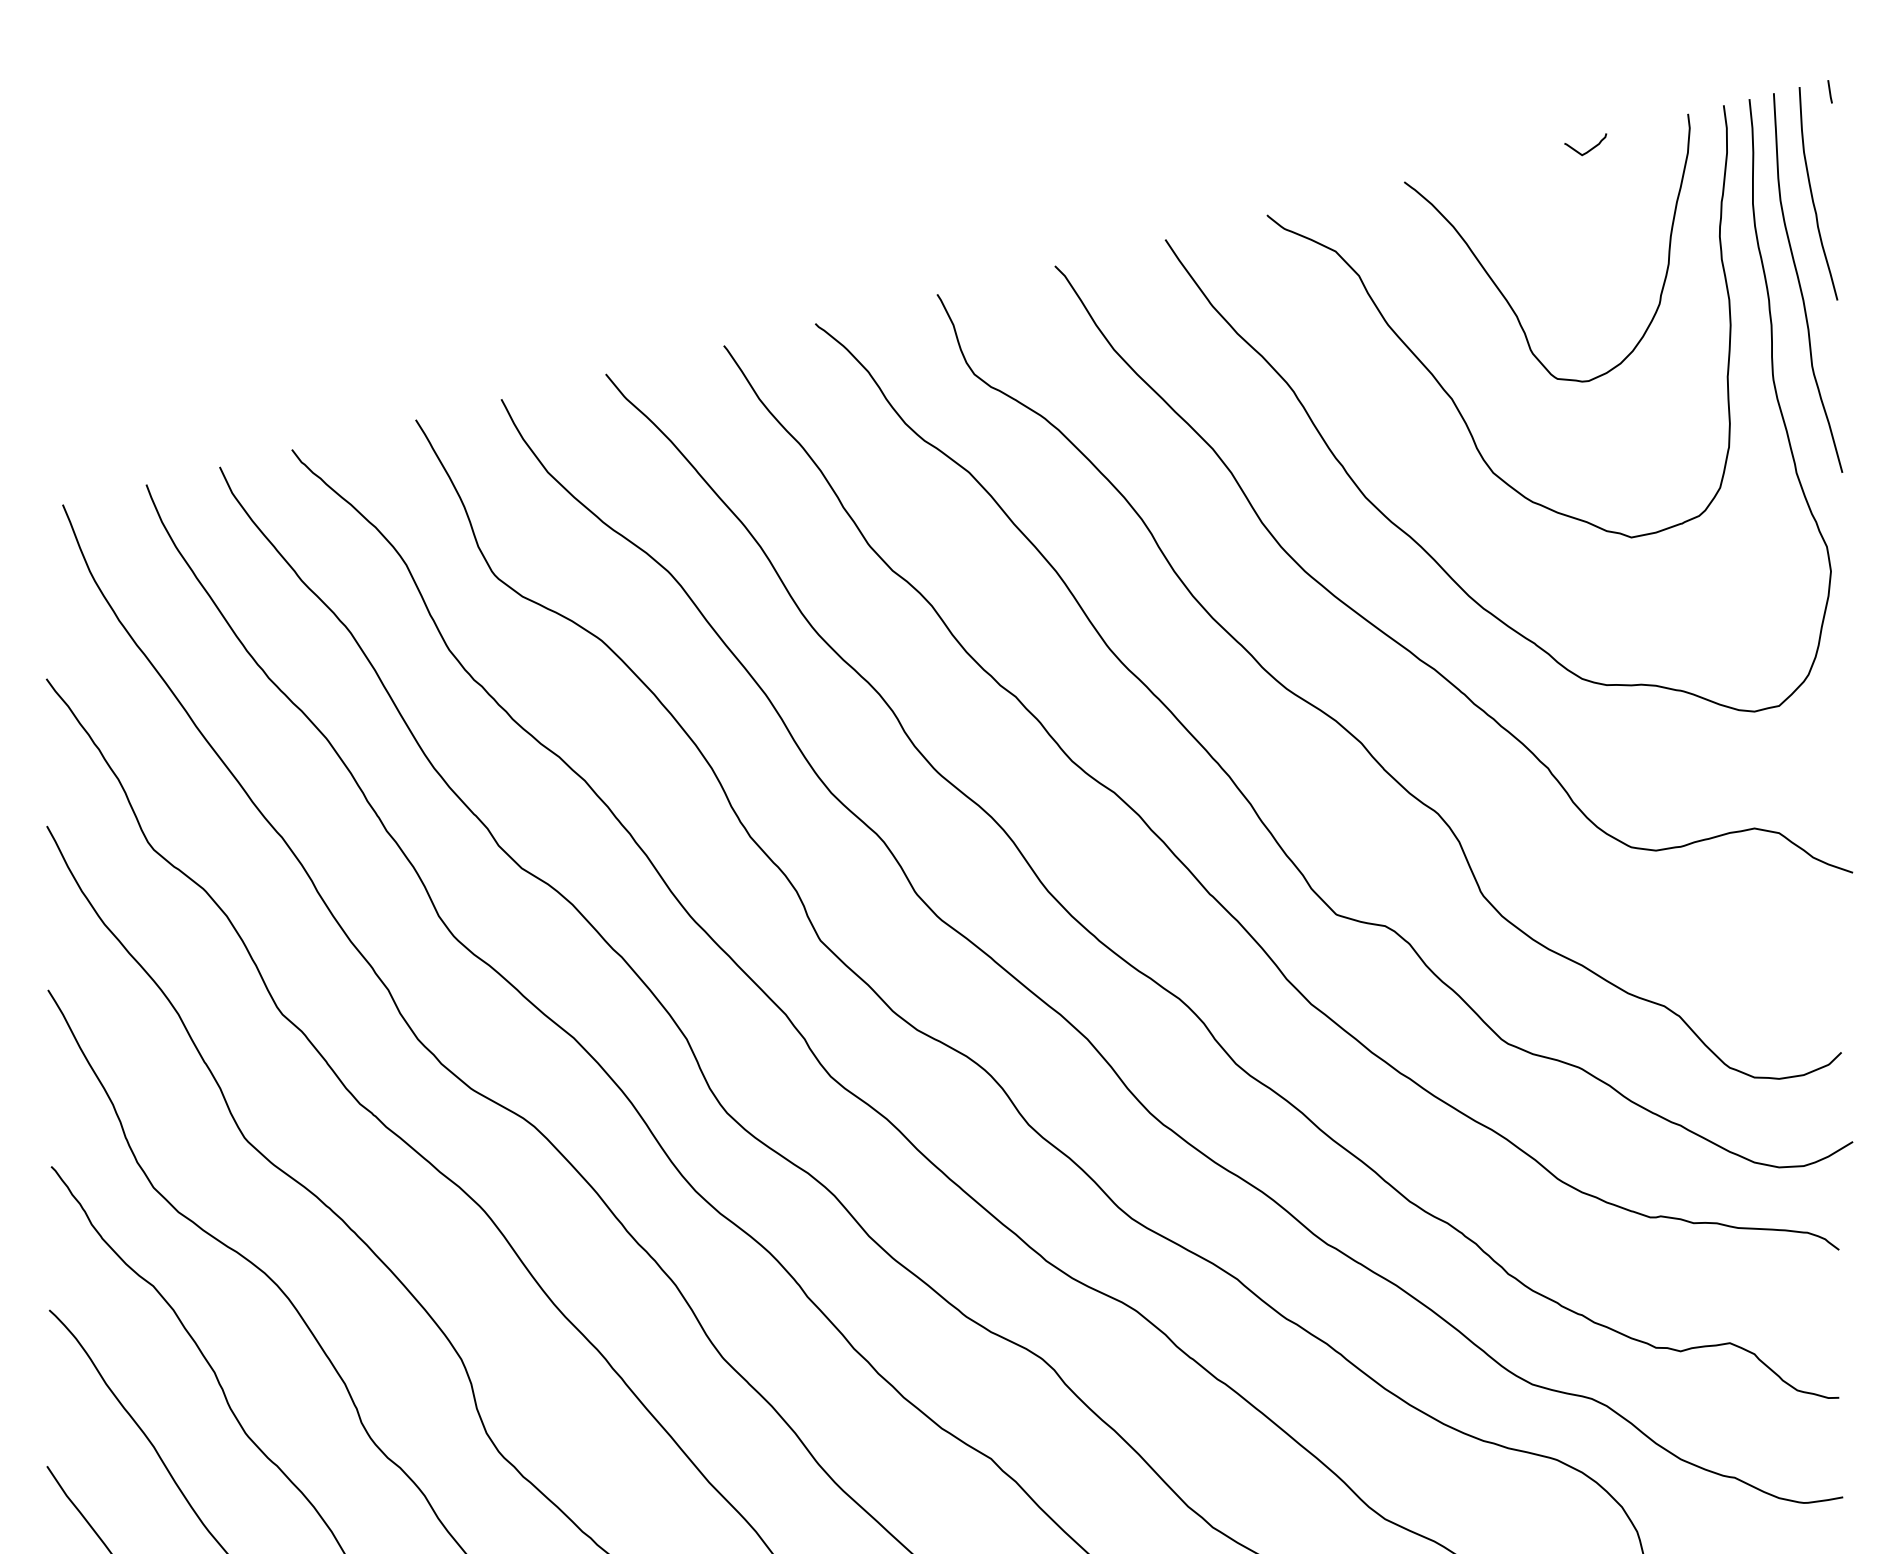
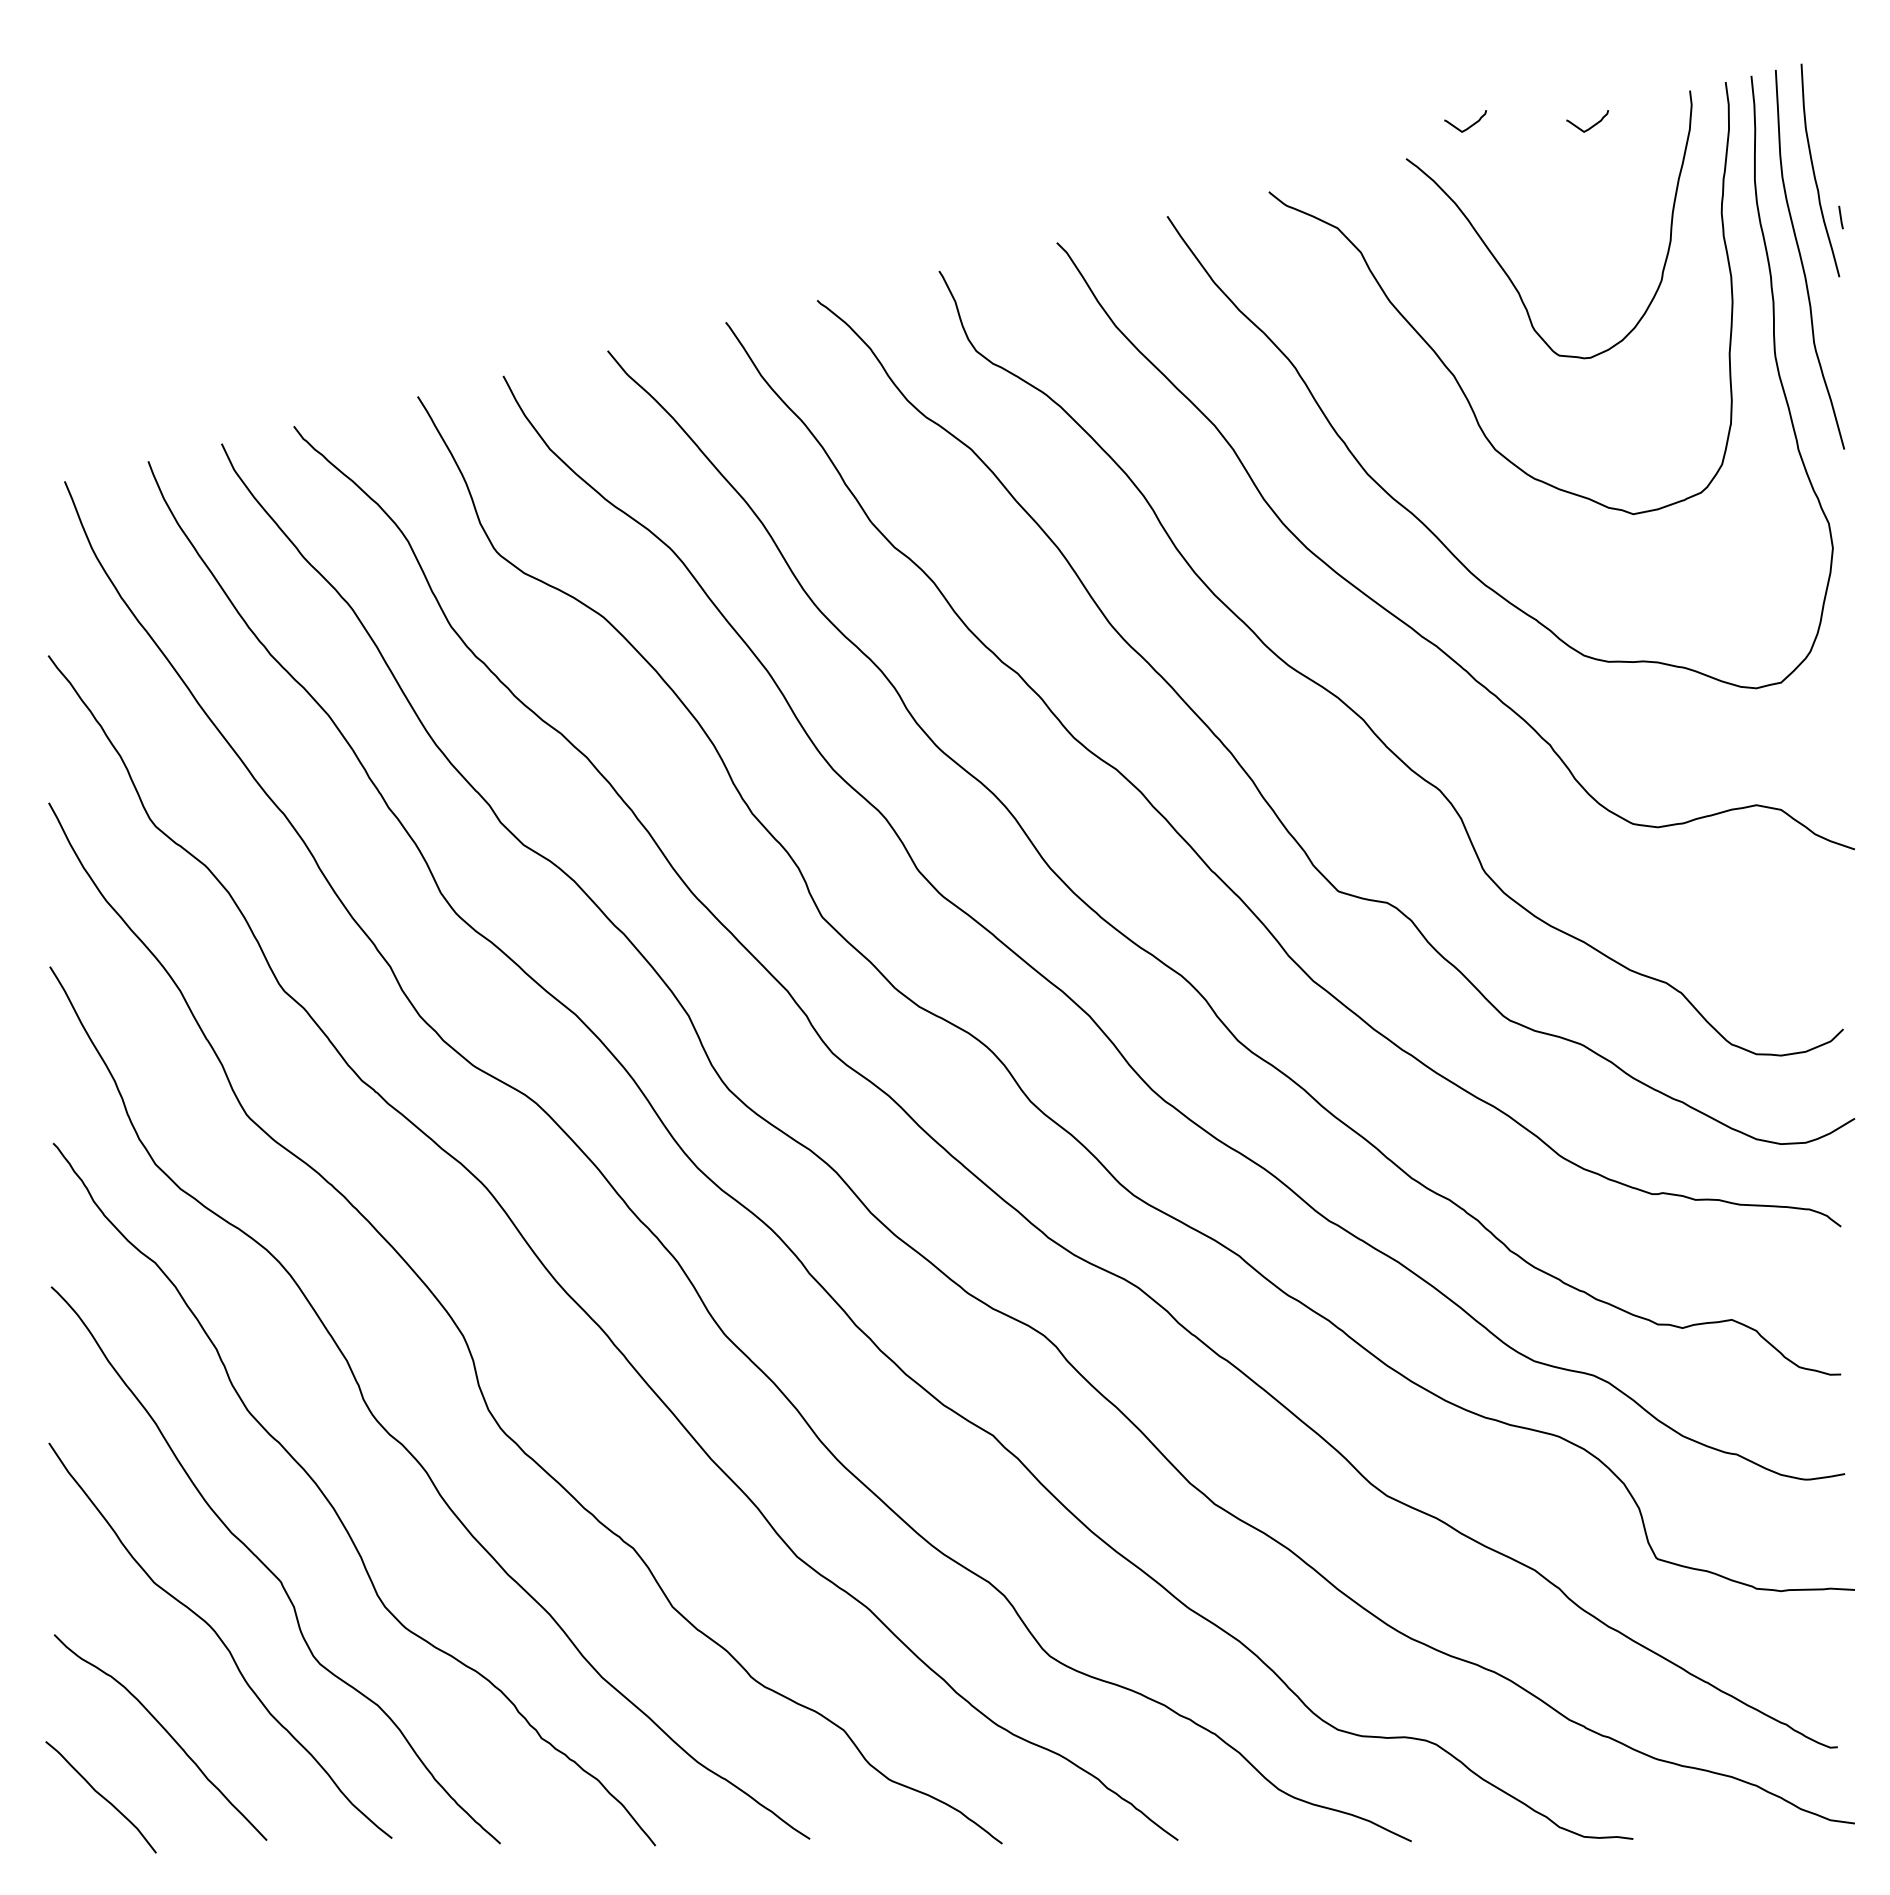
line: (1829, 91) -> (1840, 217), moved
curve: (1465, 150) -> (1467, 127), added

